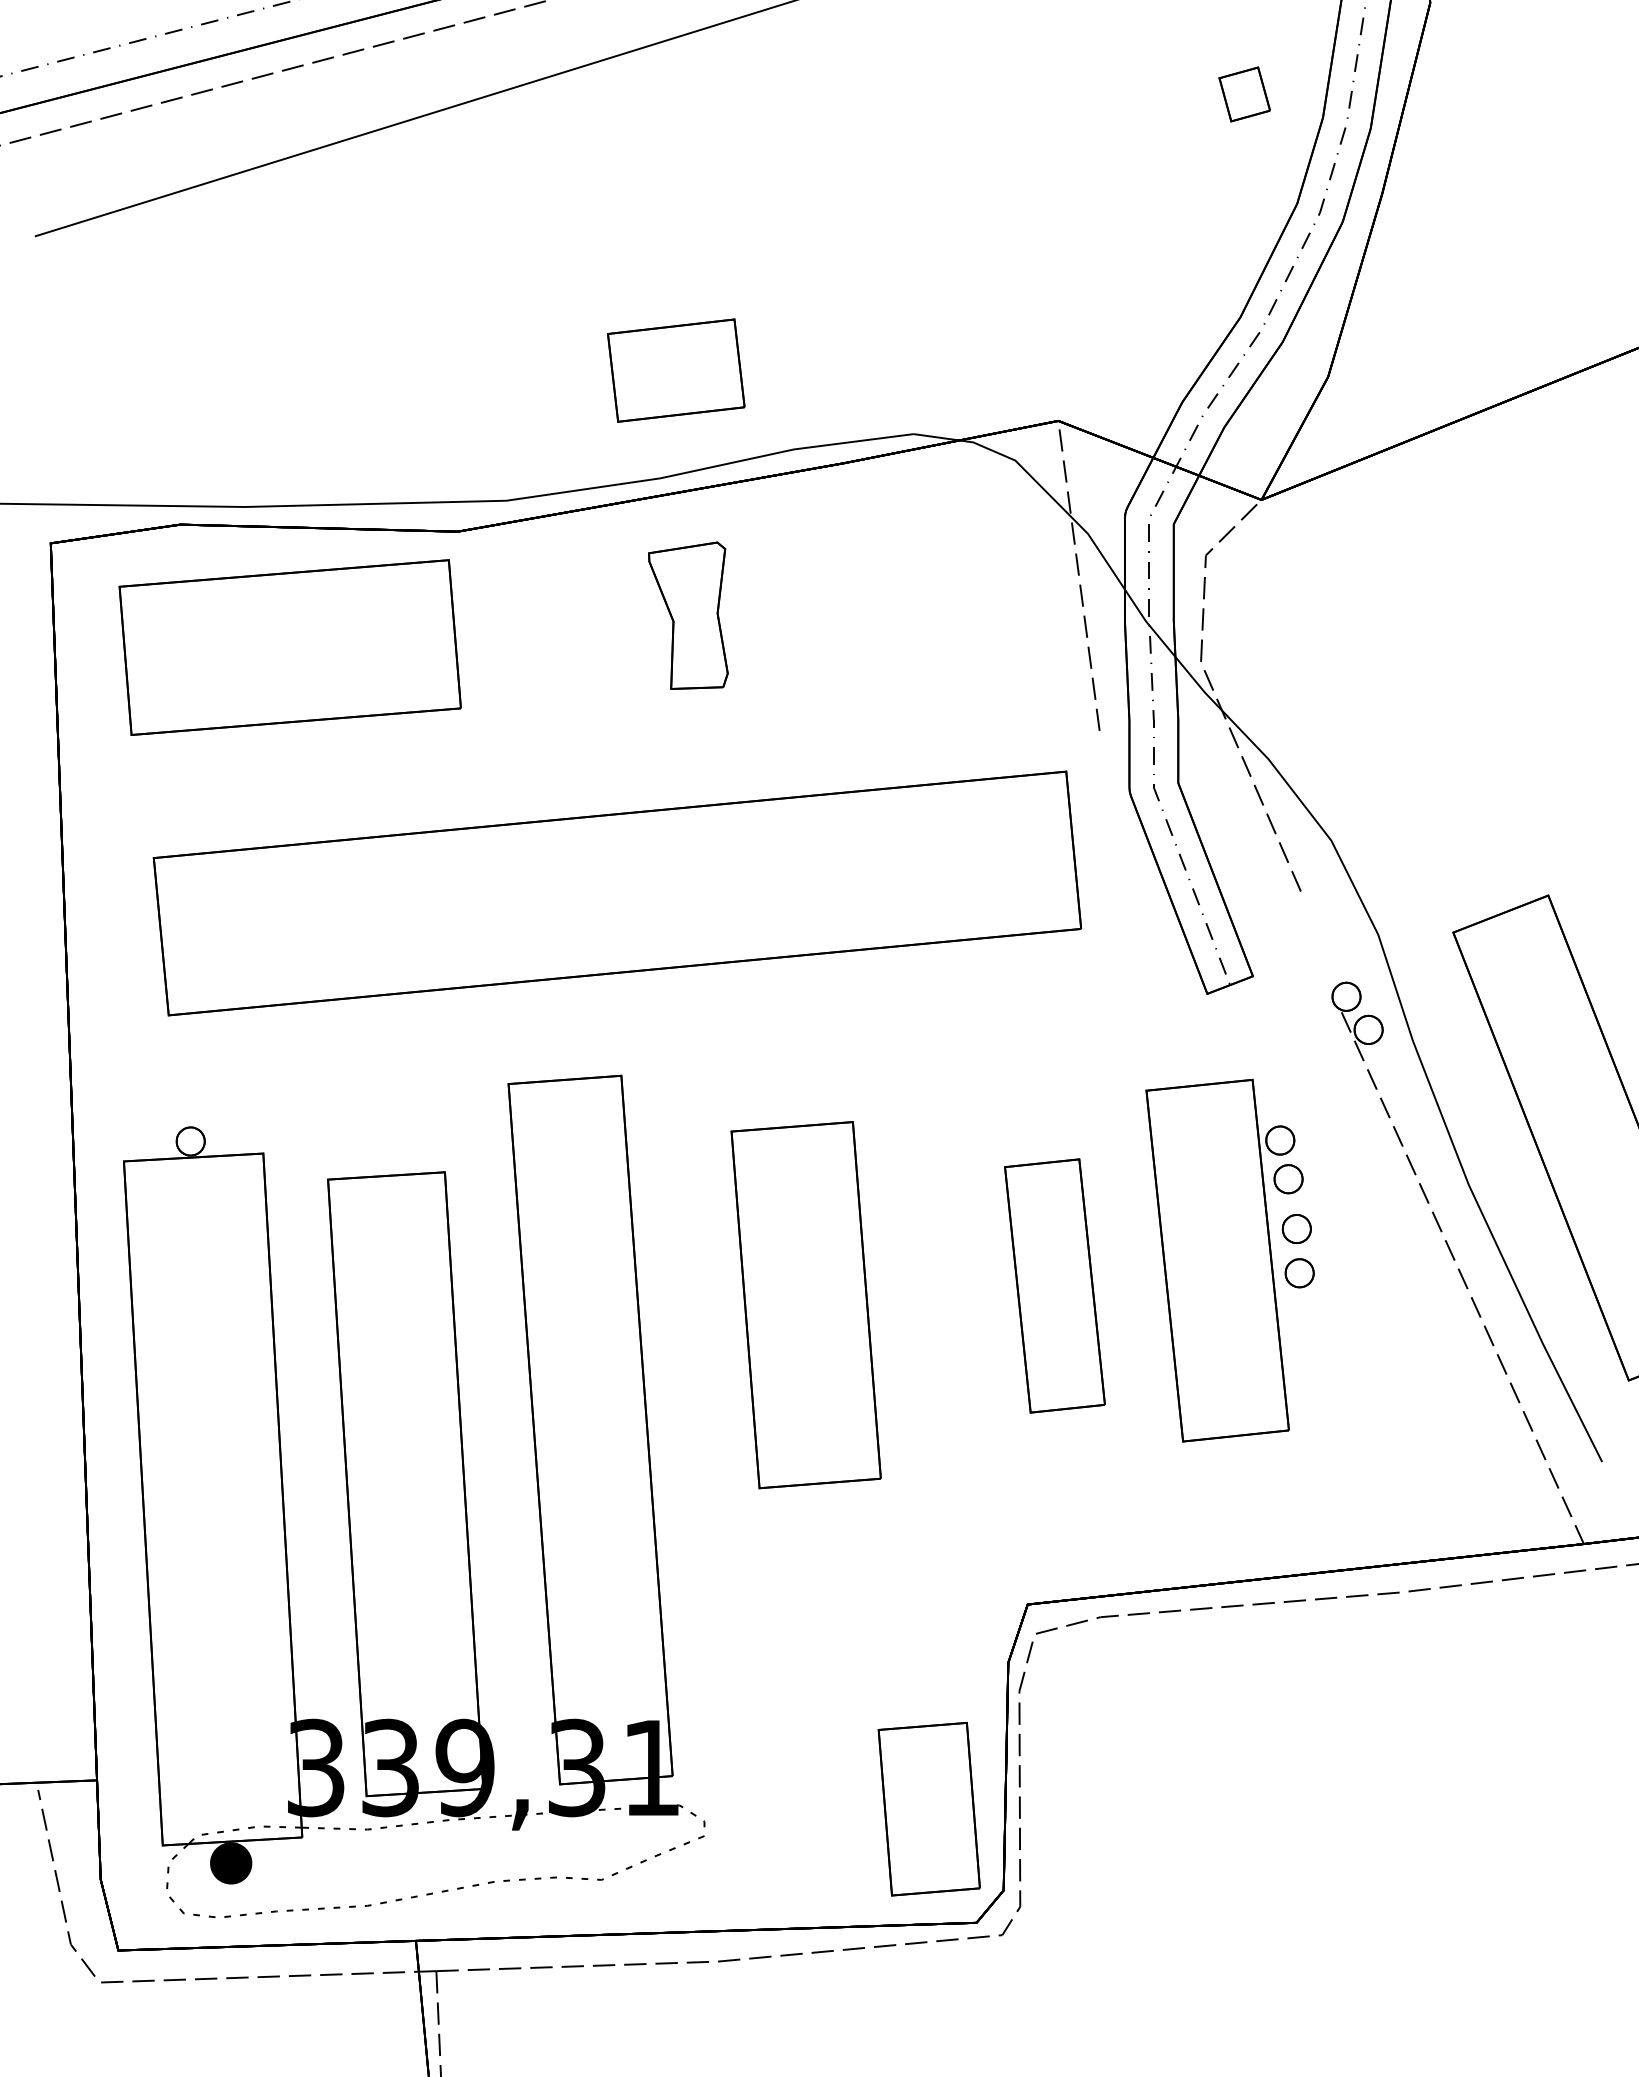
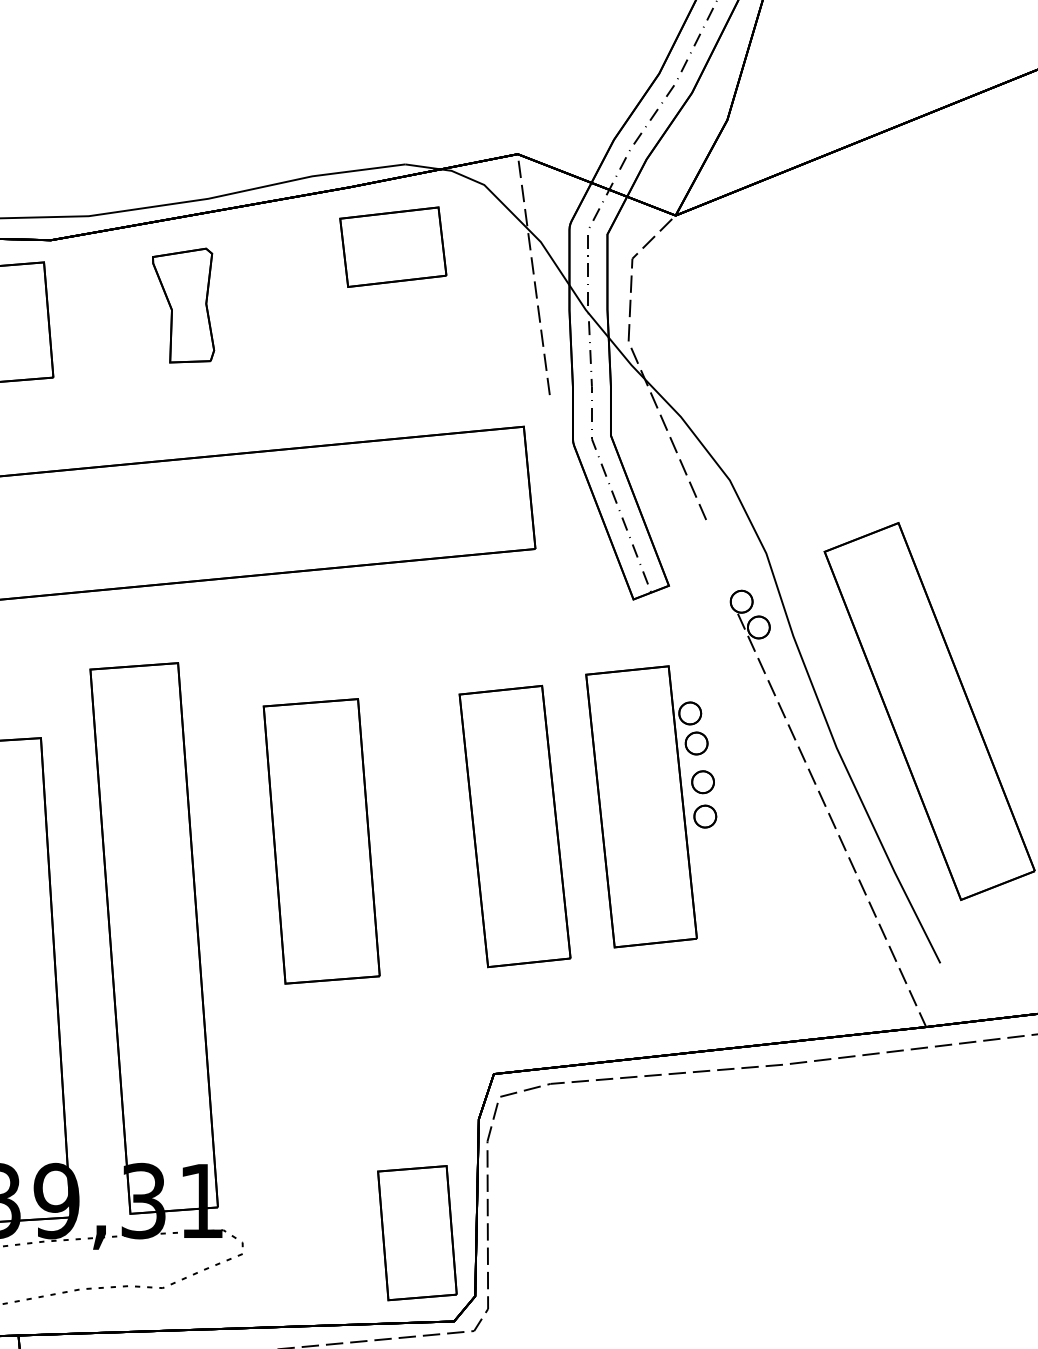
part: (676, 370) -> (393, 247), moved
part: (688, 615) -> (183, 305), moved
part: (1054, 1285) -> (514, 826), size x1.43

